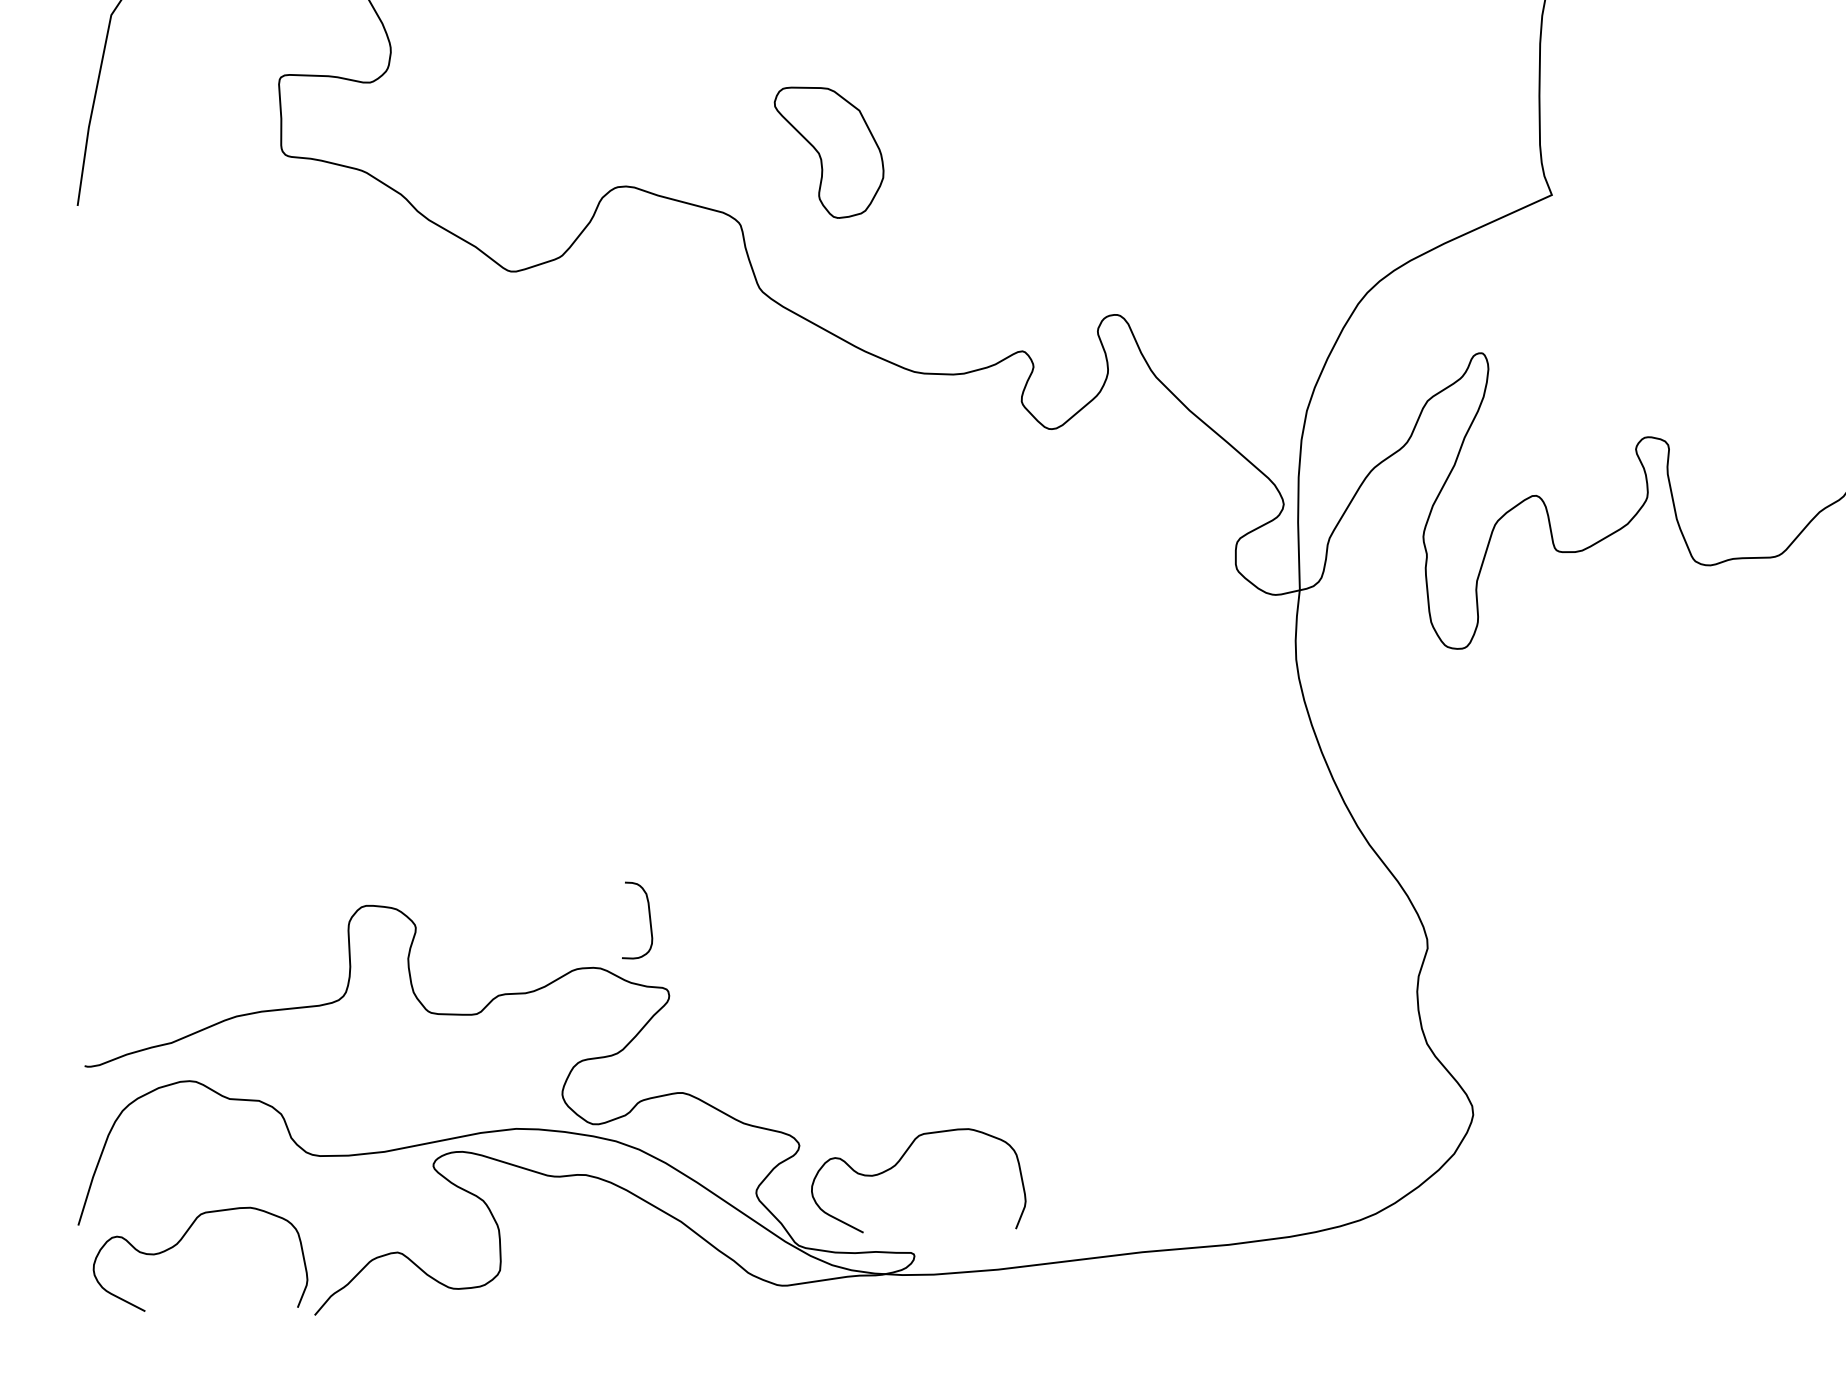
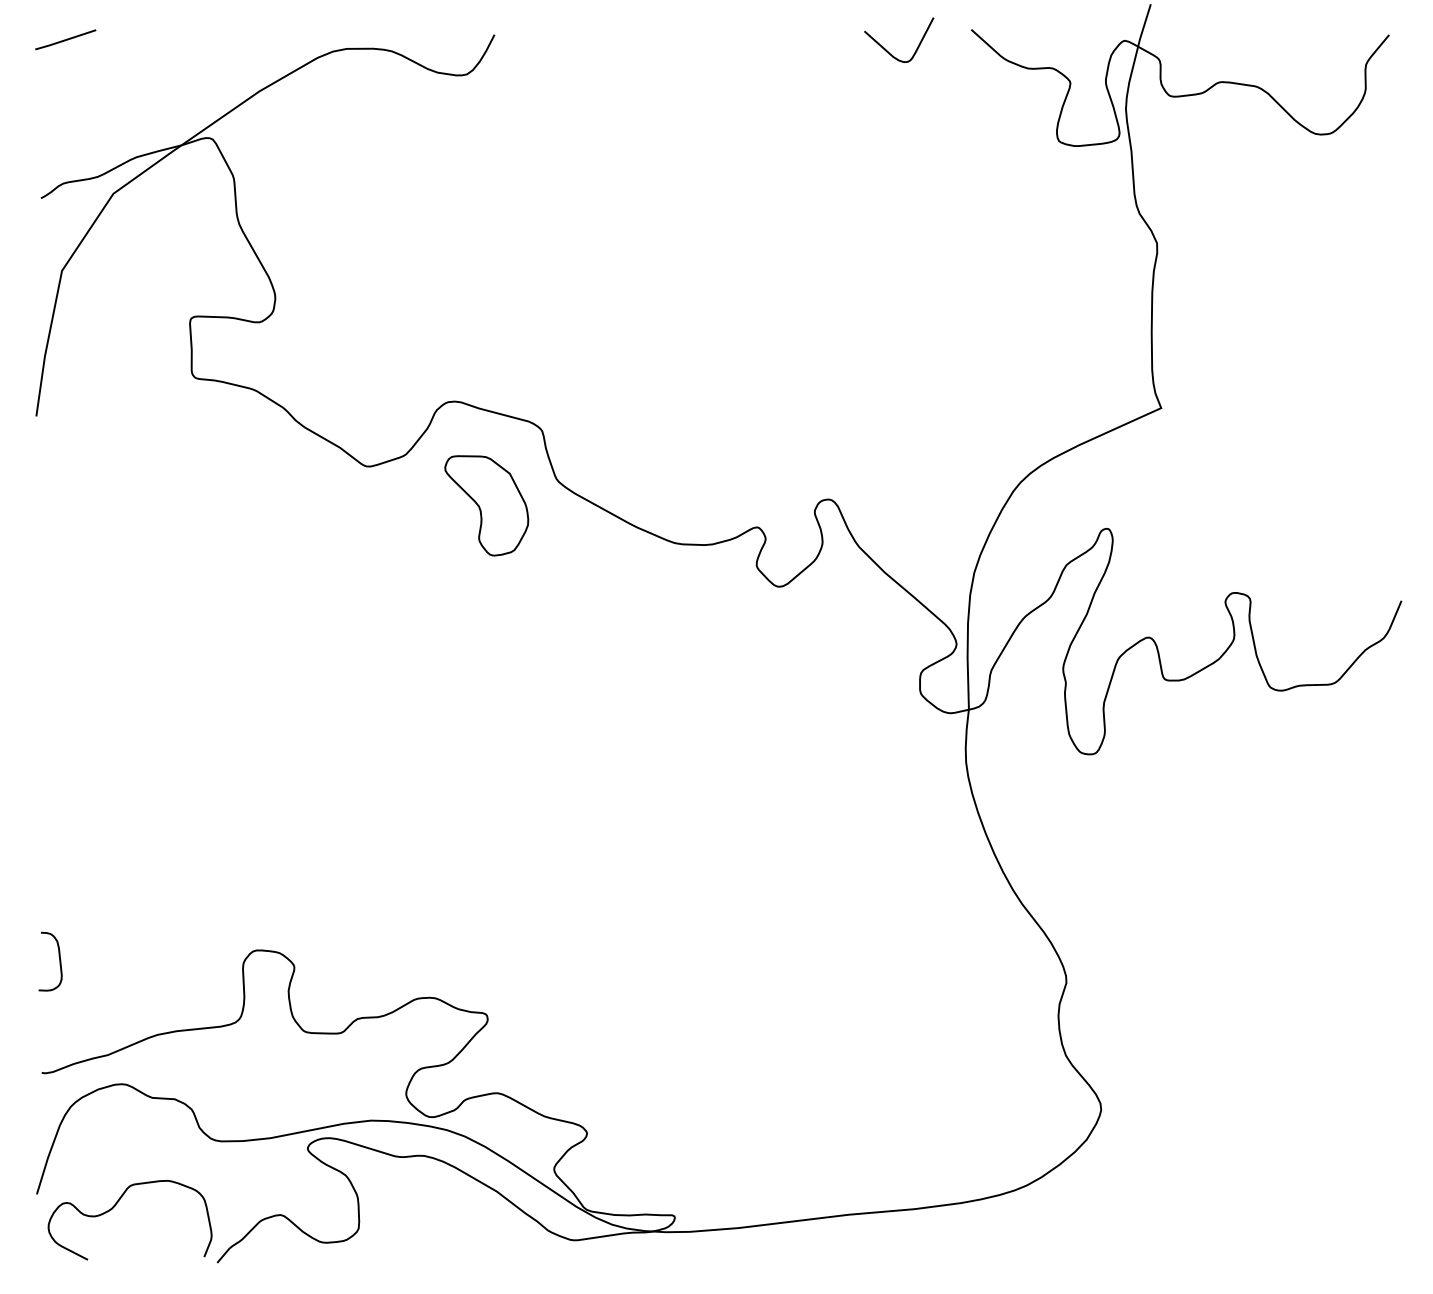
part: (828, 152) -> (486, 505), moved
curve: (649, 920) -> (59, 961), moved
curve: (899, 1162) -> (663, 1146), removed

